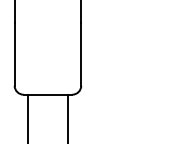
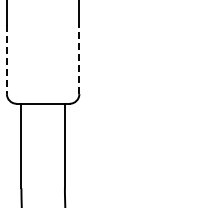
line: (81, 53) -> (79, 59), solid -> dashed
line: (14, 54) -> (6, 60), solid -> dashed

